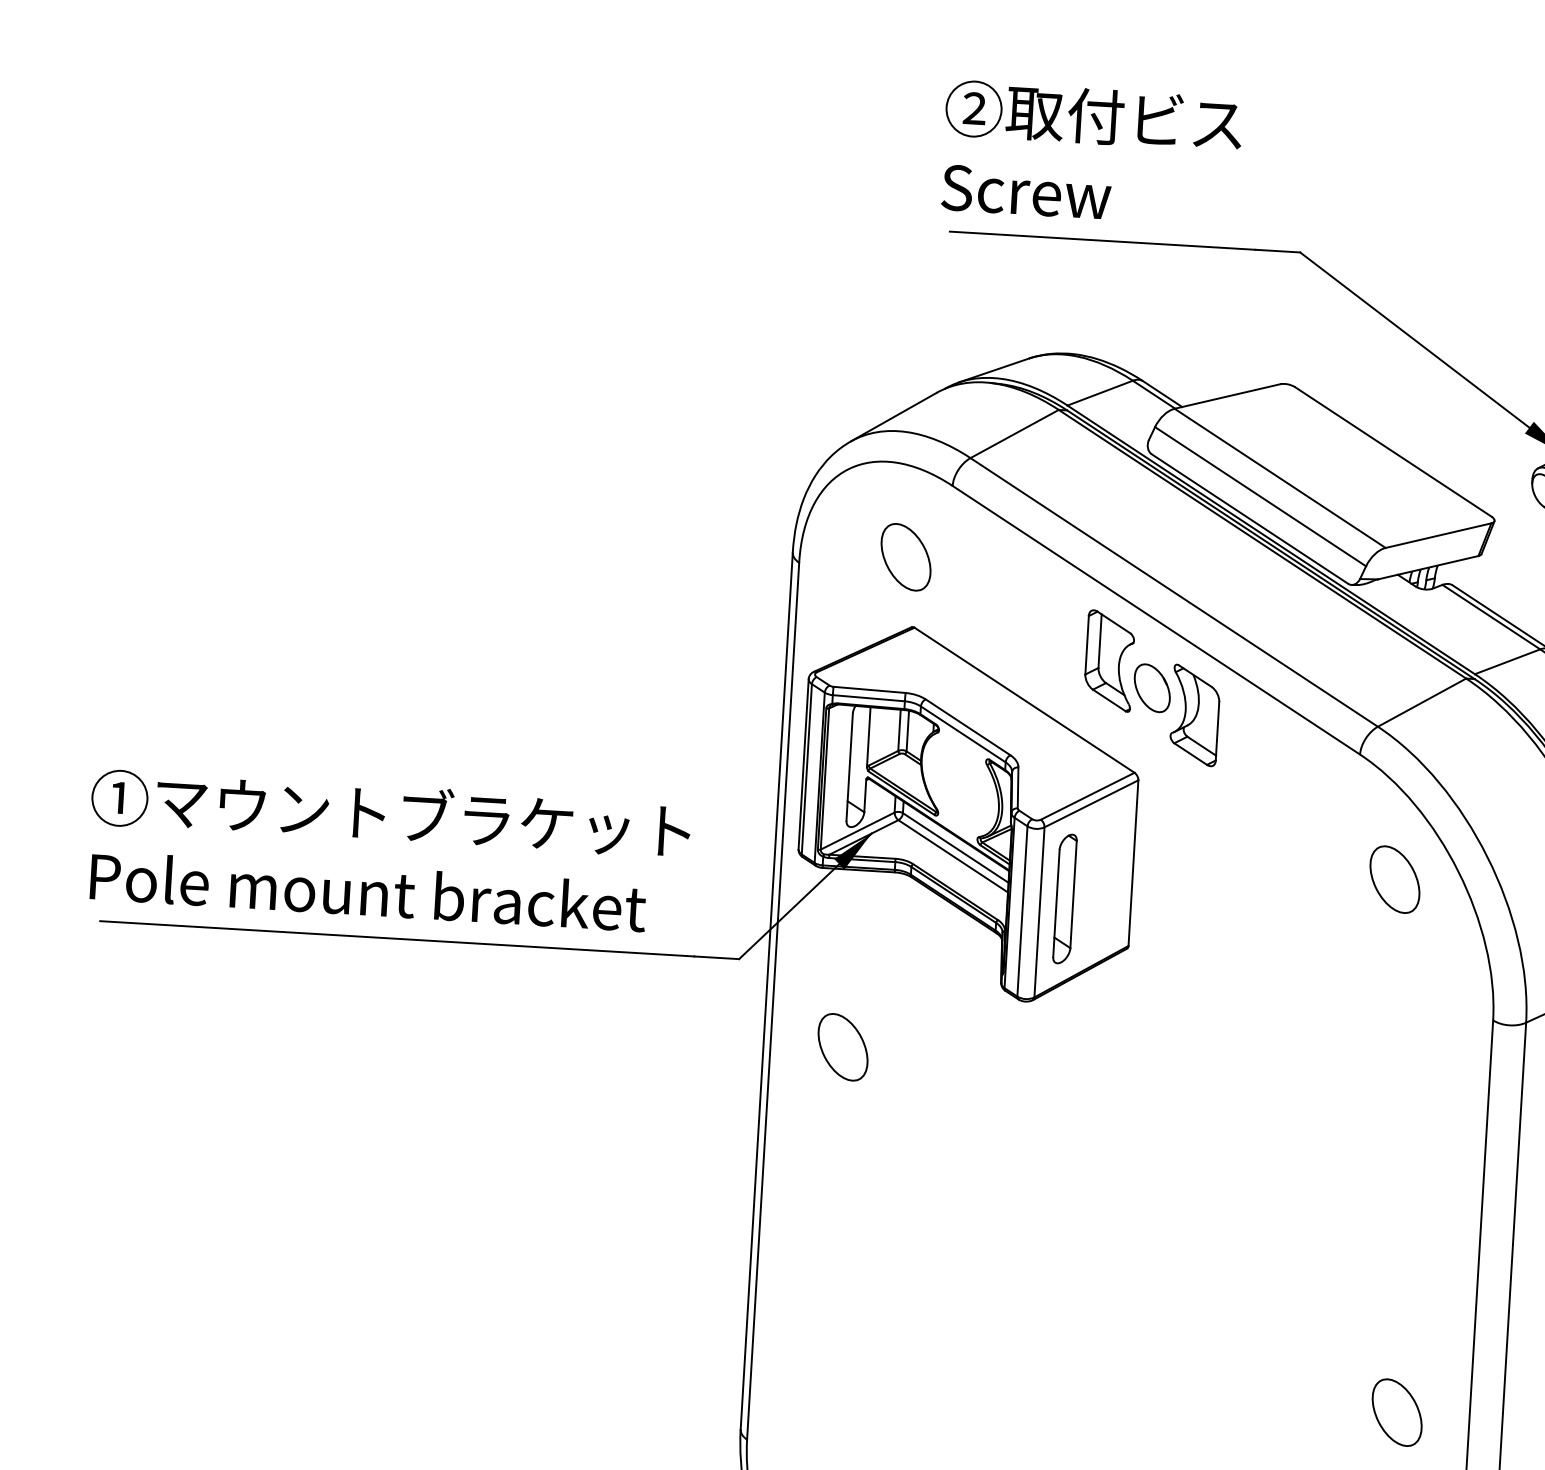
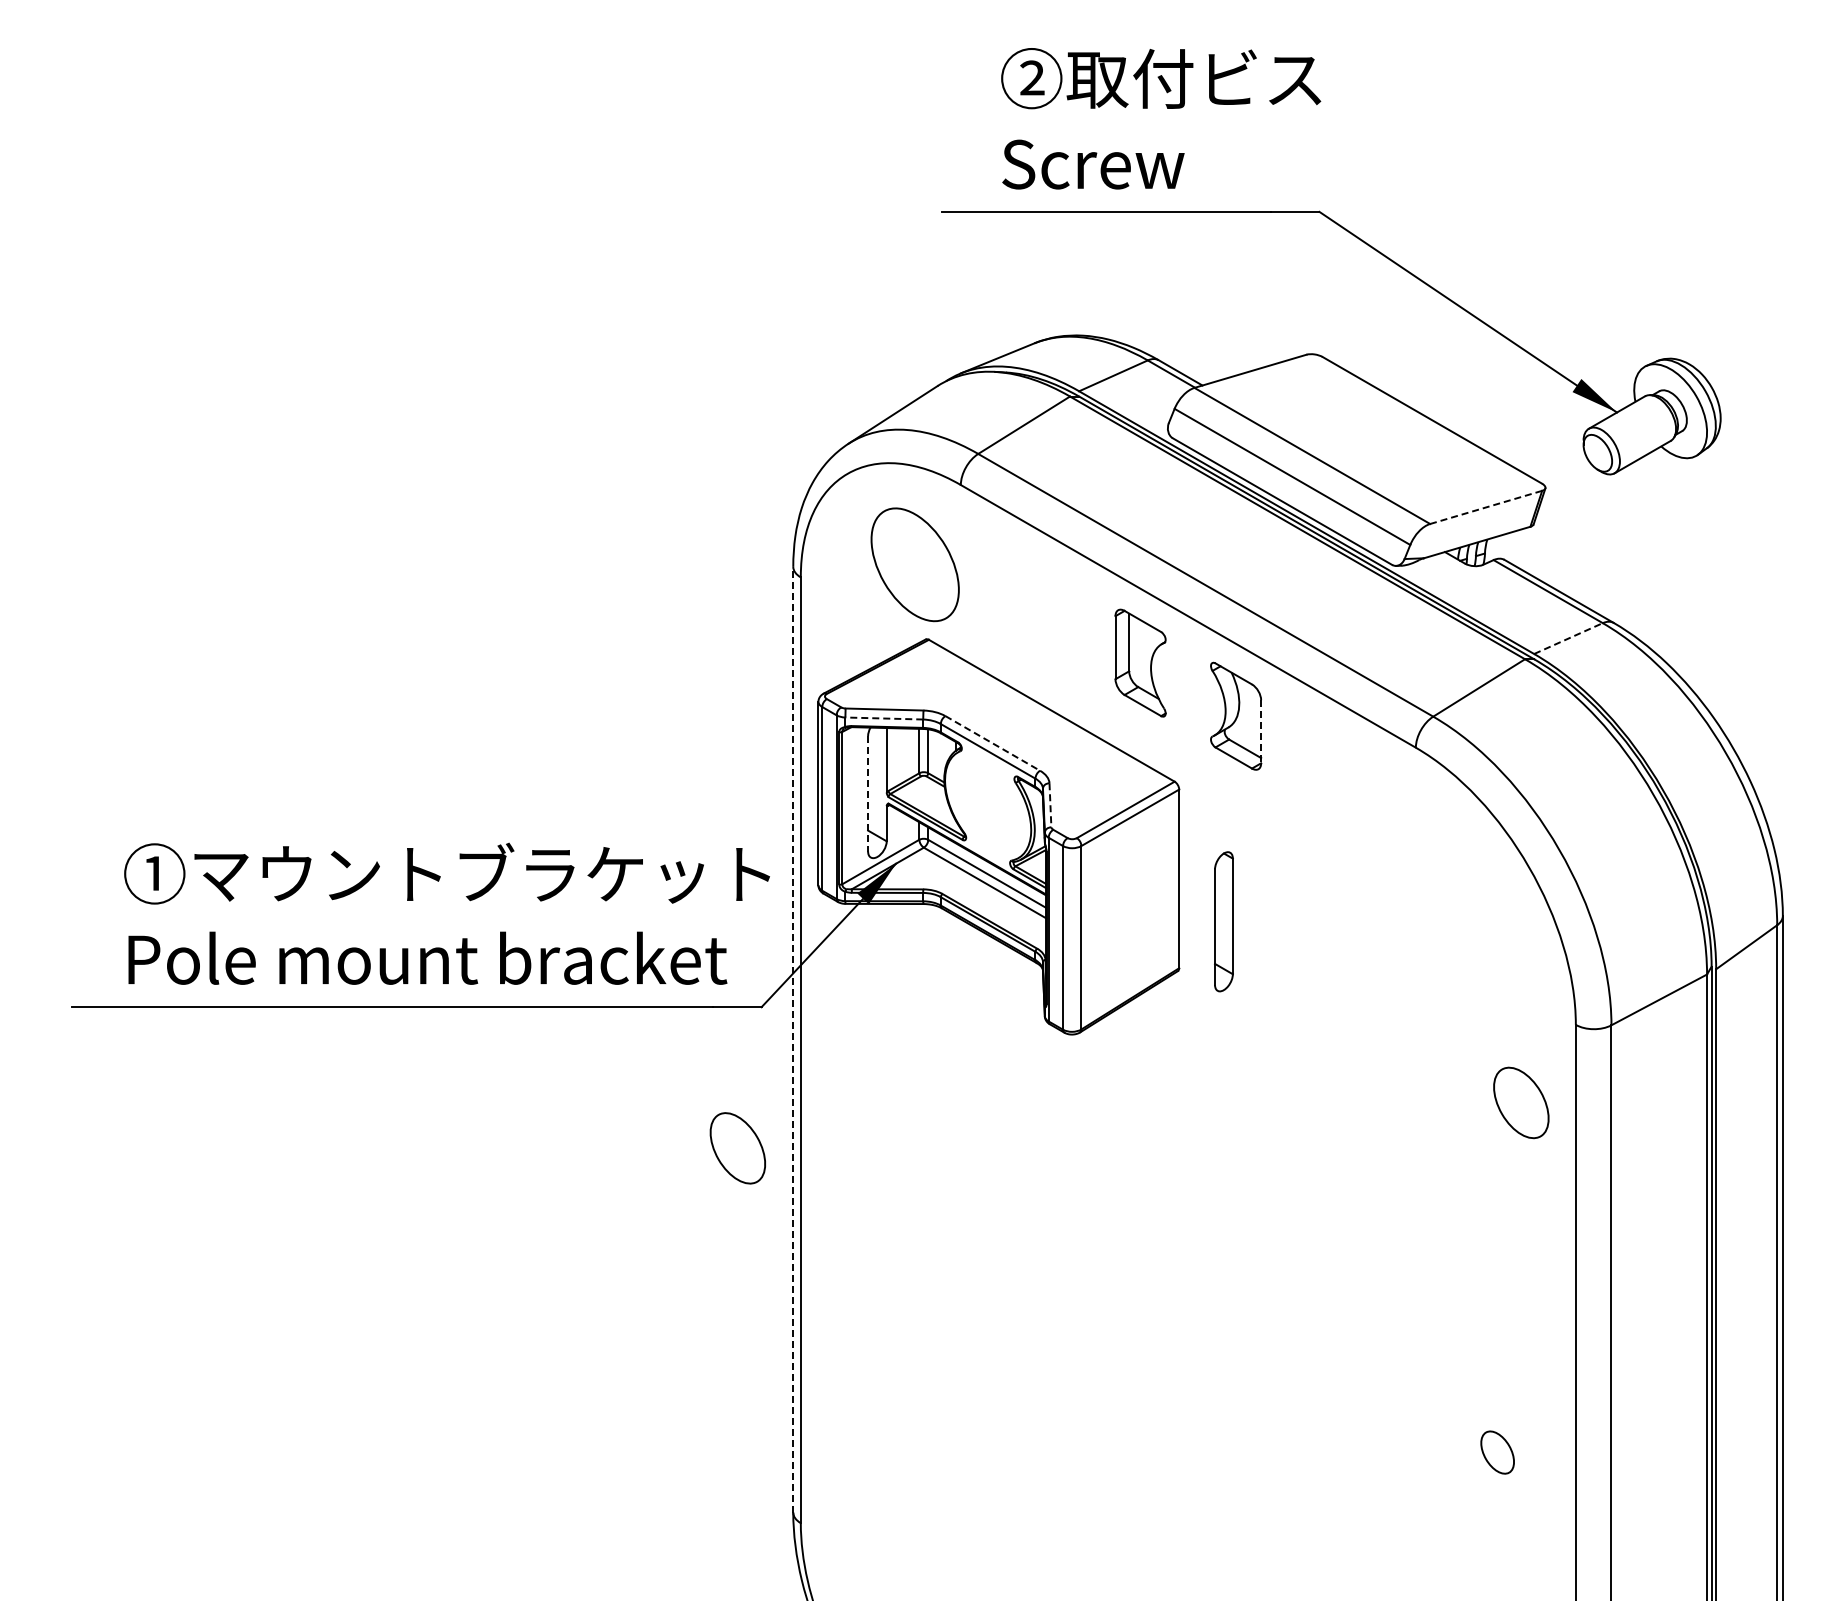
text: (1092, 153) -> (1161, 118), moved
line: (1437, 535) -> (1485, 507), solid -> dashed
part: (906, 557) -> (915, 564), size x1.6
line: (1507, 661) -> (1568, 638), solid -> dashed
part: (1152, 688) -> (1188, 689), removed
line: (869, 698) -> (884, 718), solid -> dashed
line: (967, 727) -> (992, 743), solid -> dashed
line: (1217, 731) -> (1261, 731), solid -> dashed
line: (850, 766) -> (868, 793), solid -> dashed
line: (1018, 788) -> (1050, 805), solid -> dashed
text: (388, 851) -> (446, 913), moved
part: (1395, 879) -> (1521, 1102), moved
part: (1064, 898) -> (1223, 921), moved
line: (766, 990) -> (793, 1039), solid -> dashed
part: (842, 1047) -> (737, 1148), moved
part: (1396, 1412) -> (1497, 1452), size x0.6

